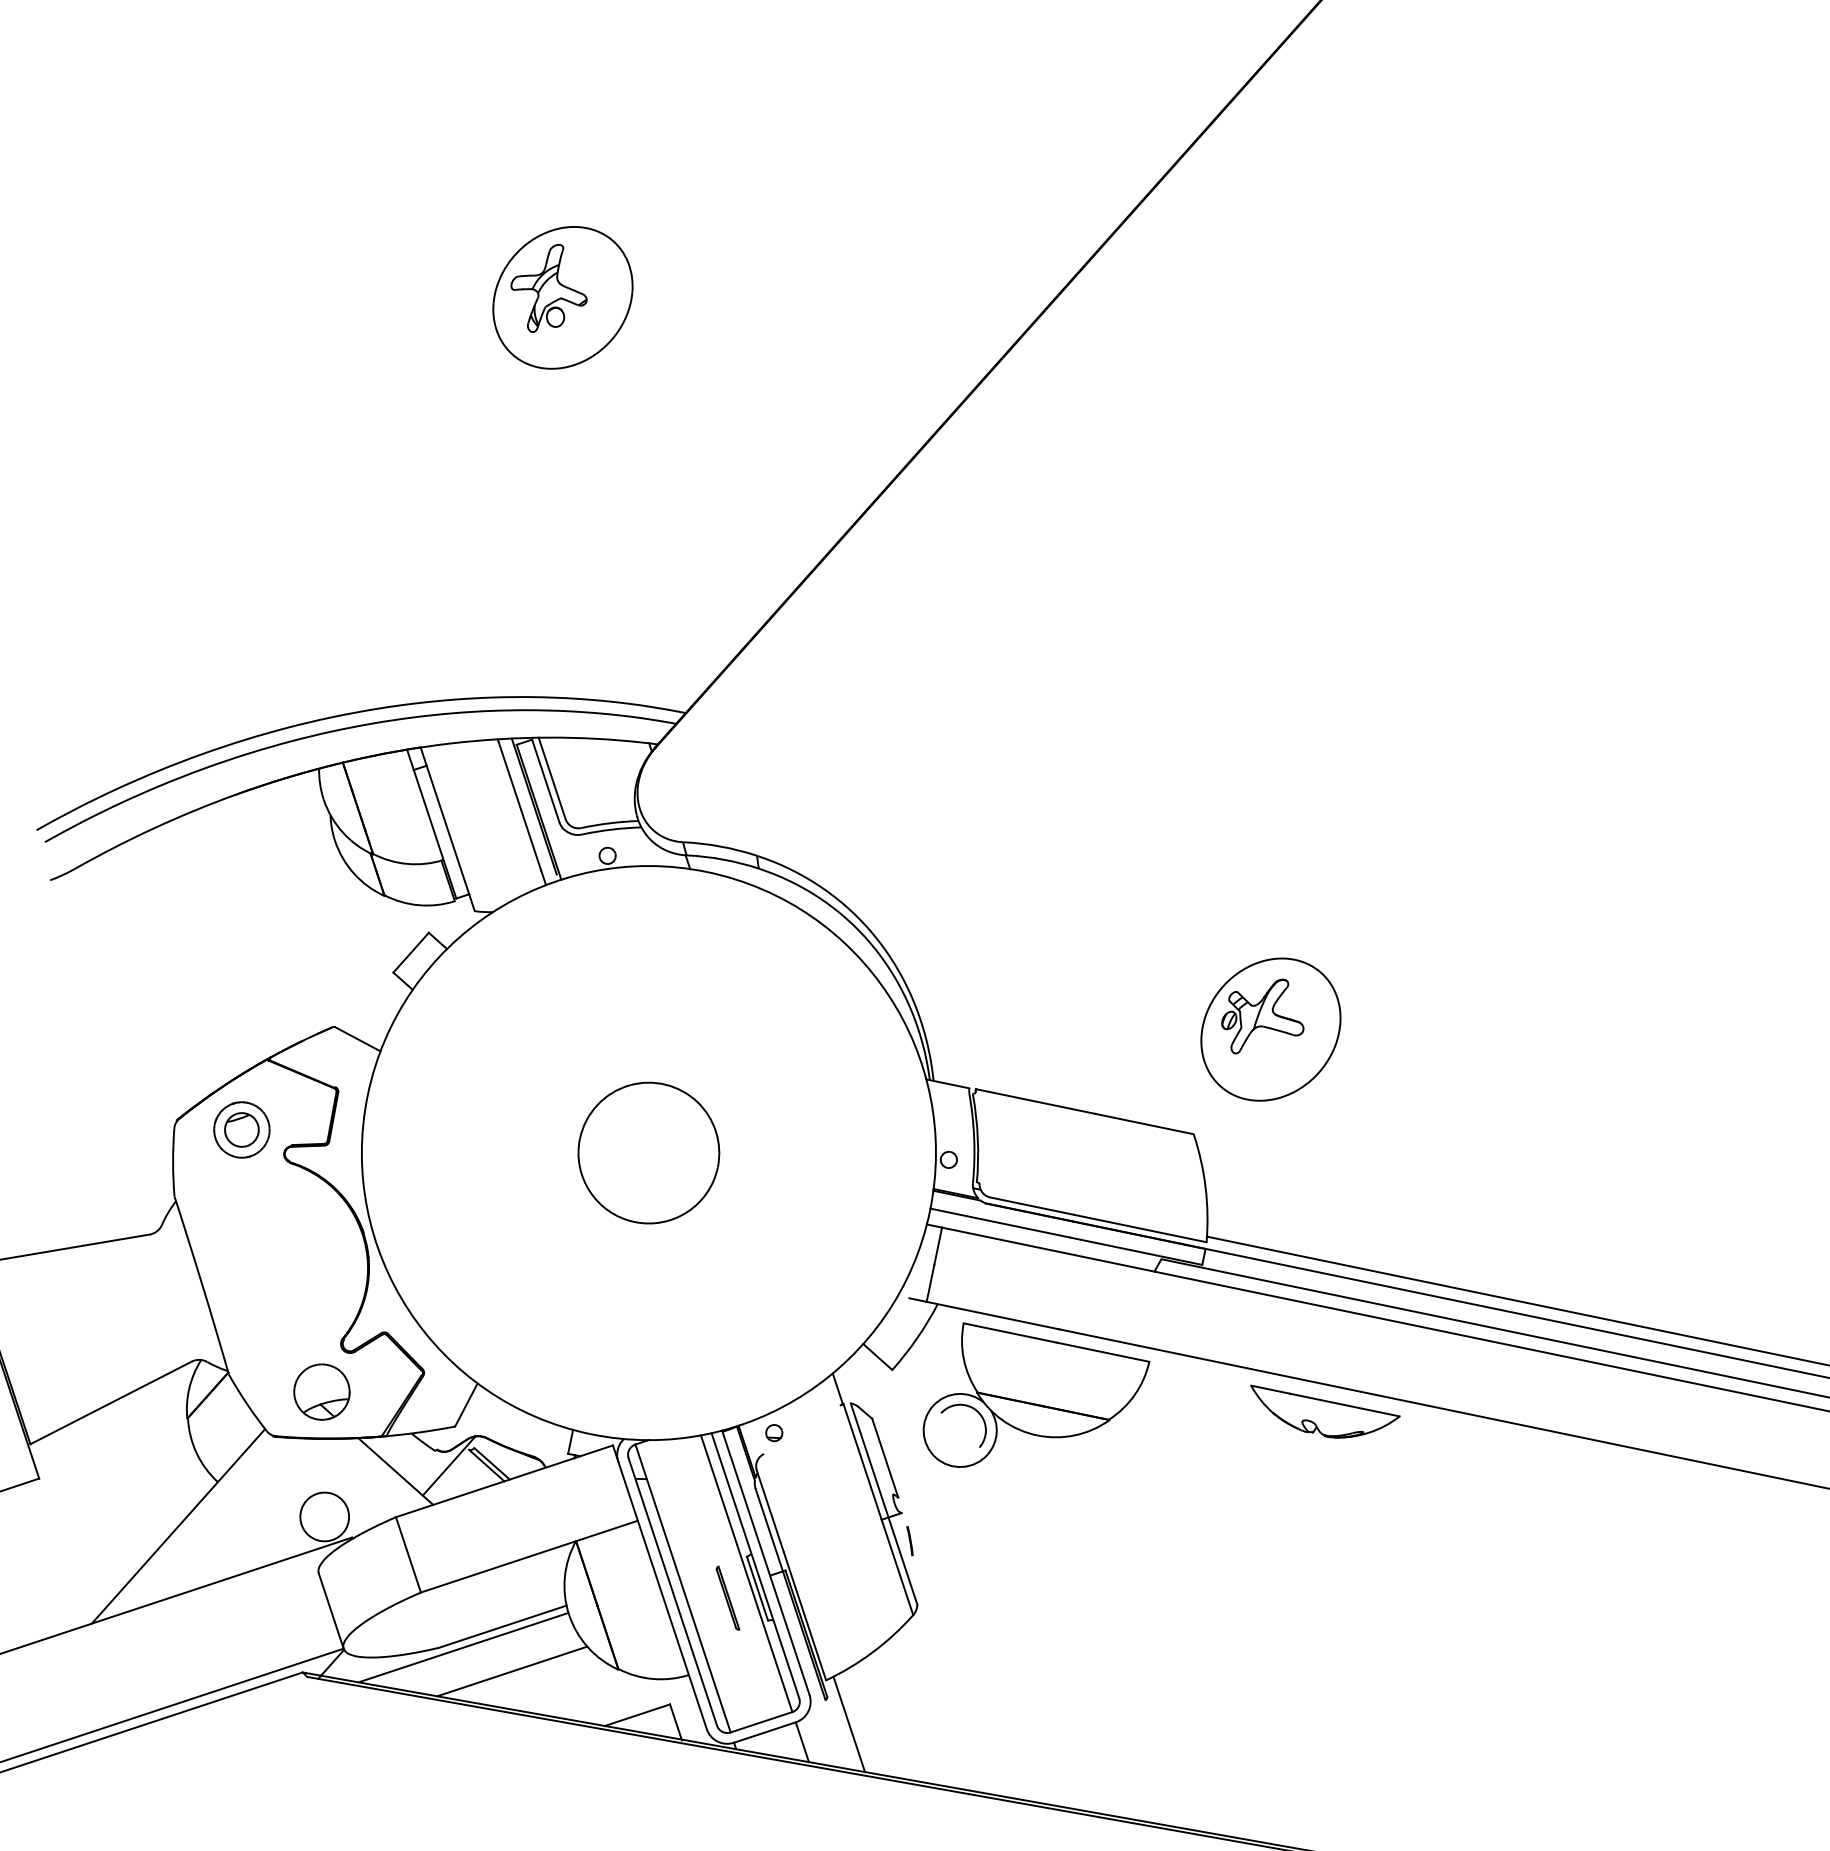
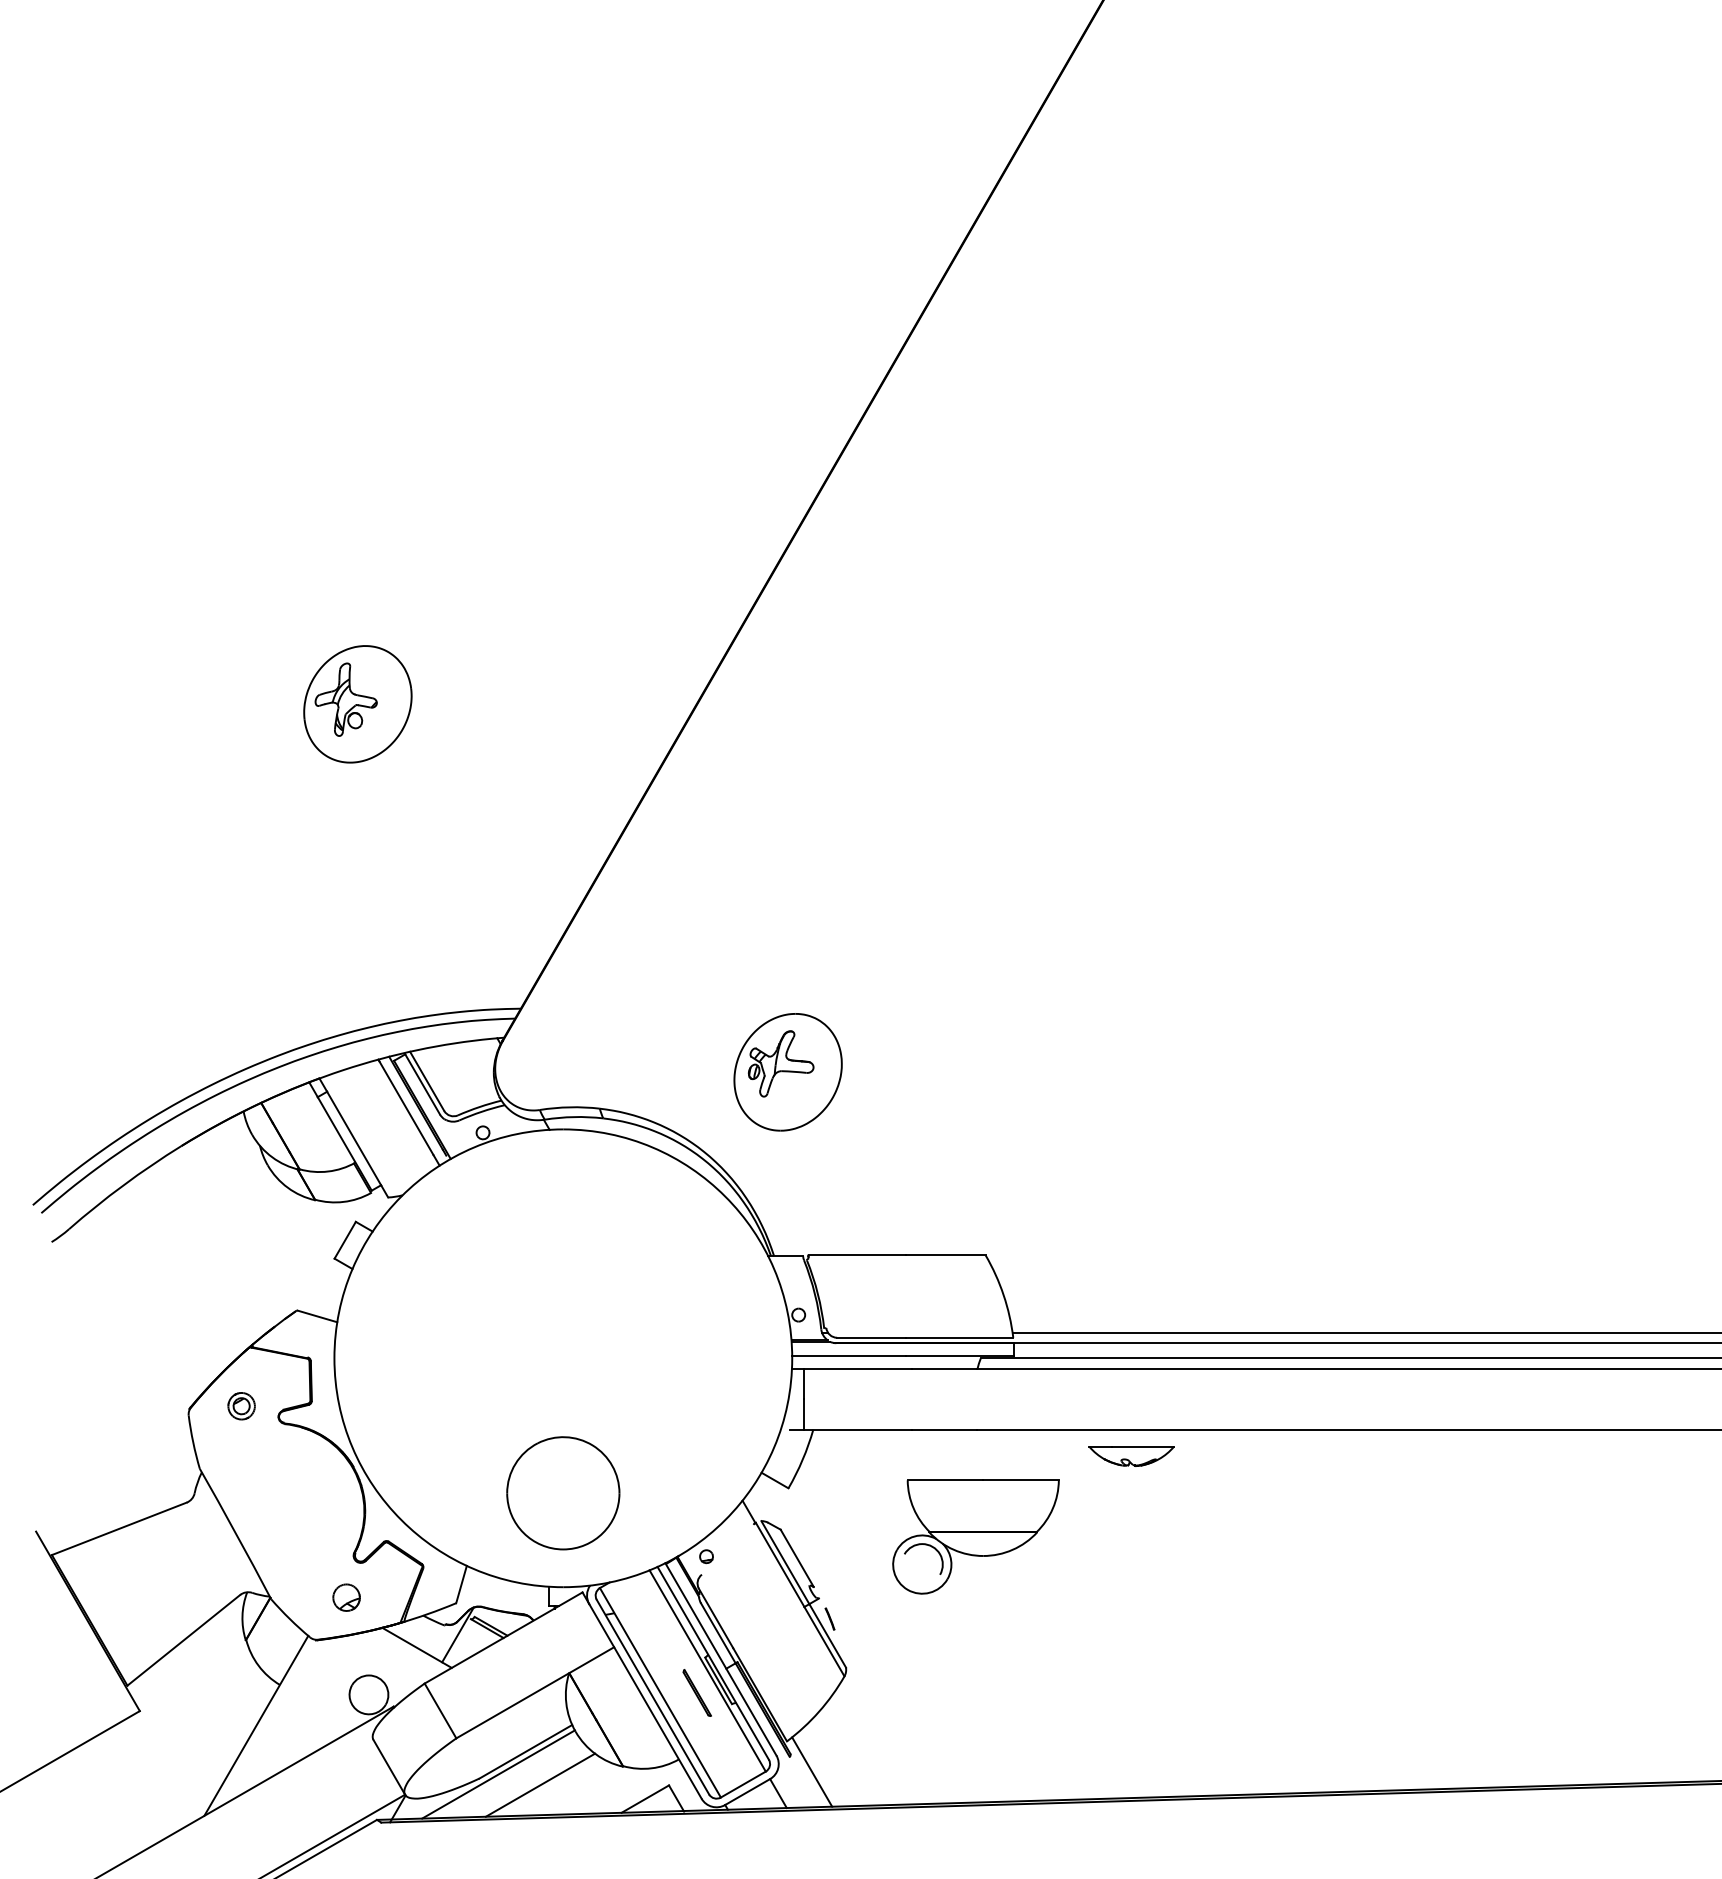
part: (1270, 1029) -> (787, 1072), moved
part: (241, 1130) -> (241, 1406), size x0.6
part: (649, 1153) -> (563, 1493), moved
part: (321, 1391) -> (346, 1597), size x0.6
part: (1032, 1409) -> (975, 1536), moved
part: (1321, 1418) -> (1131, 1456), size x0.7

